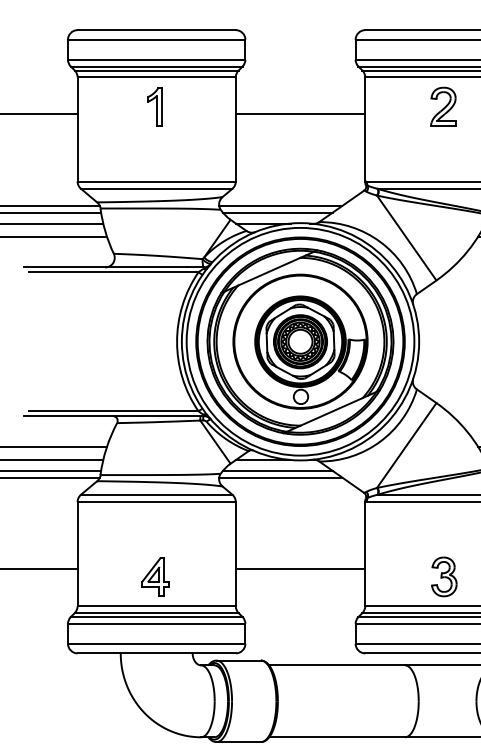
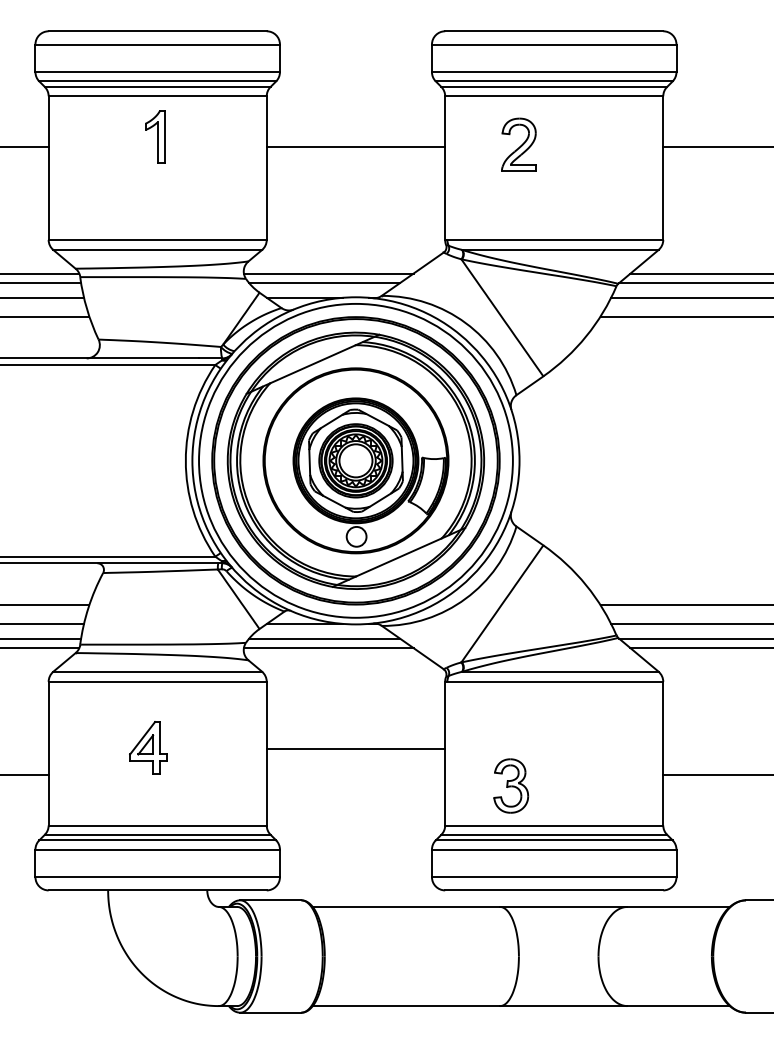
part: (443, 106) -> (518, 144), moved
line: (300, 569) -> (355, 748), moved
part: (155, 576) -> (148, 747), moved
part: (444, 576) -> (511, 785), moved

